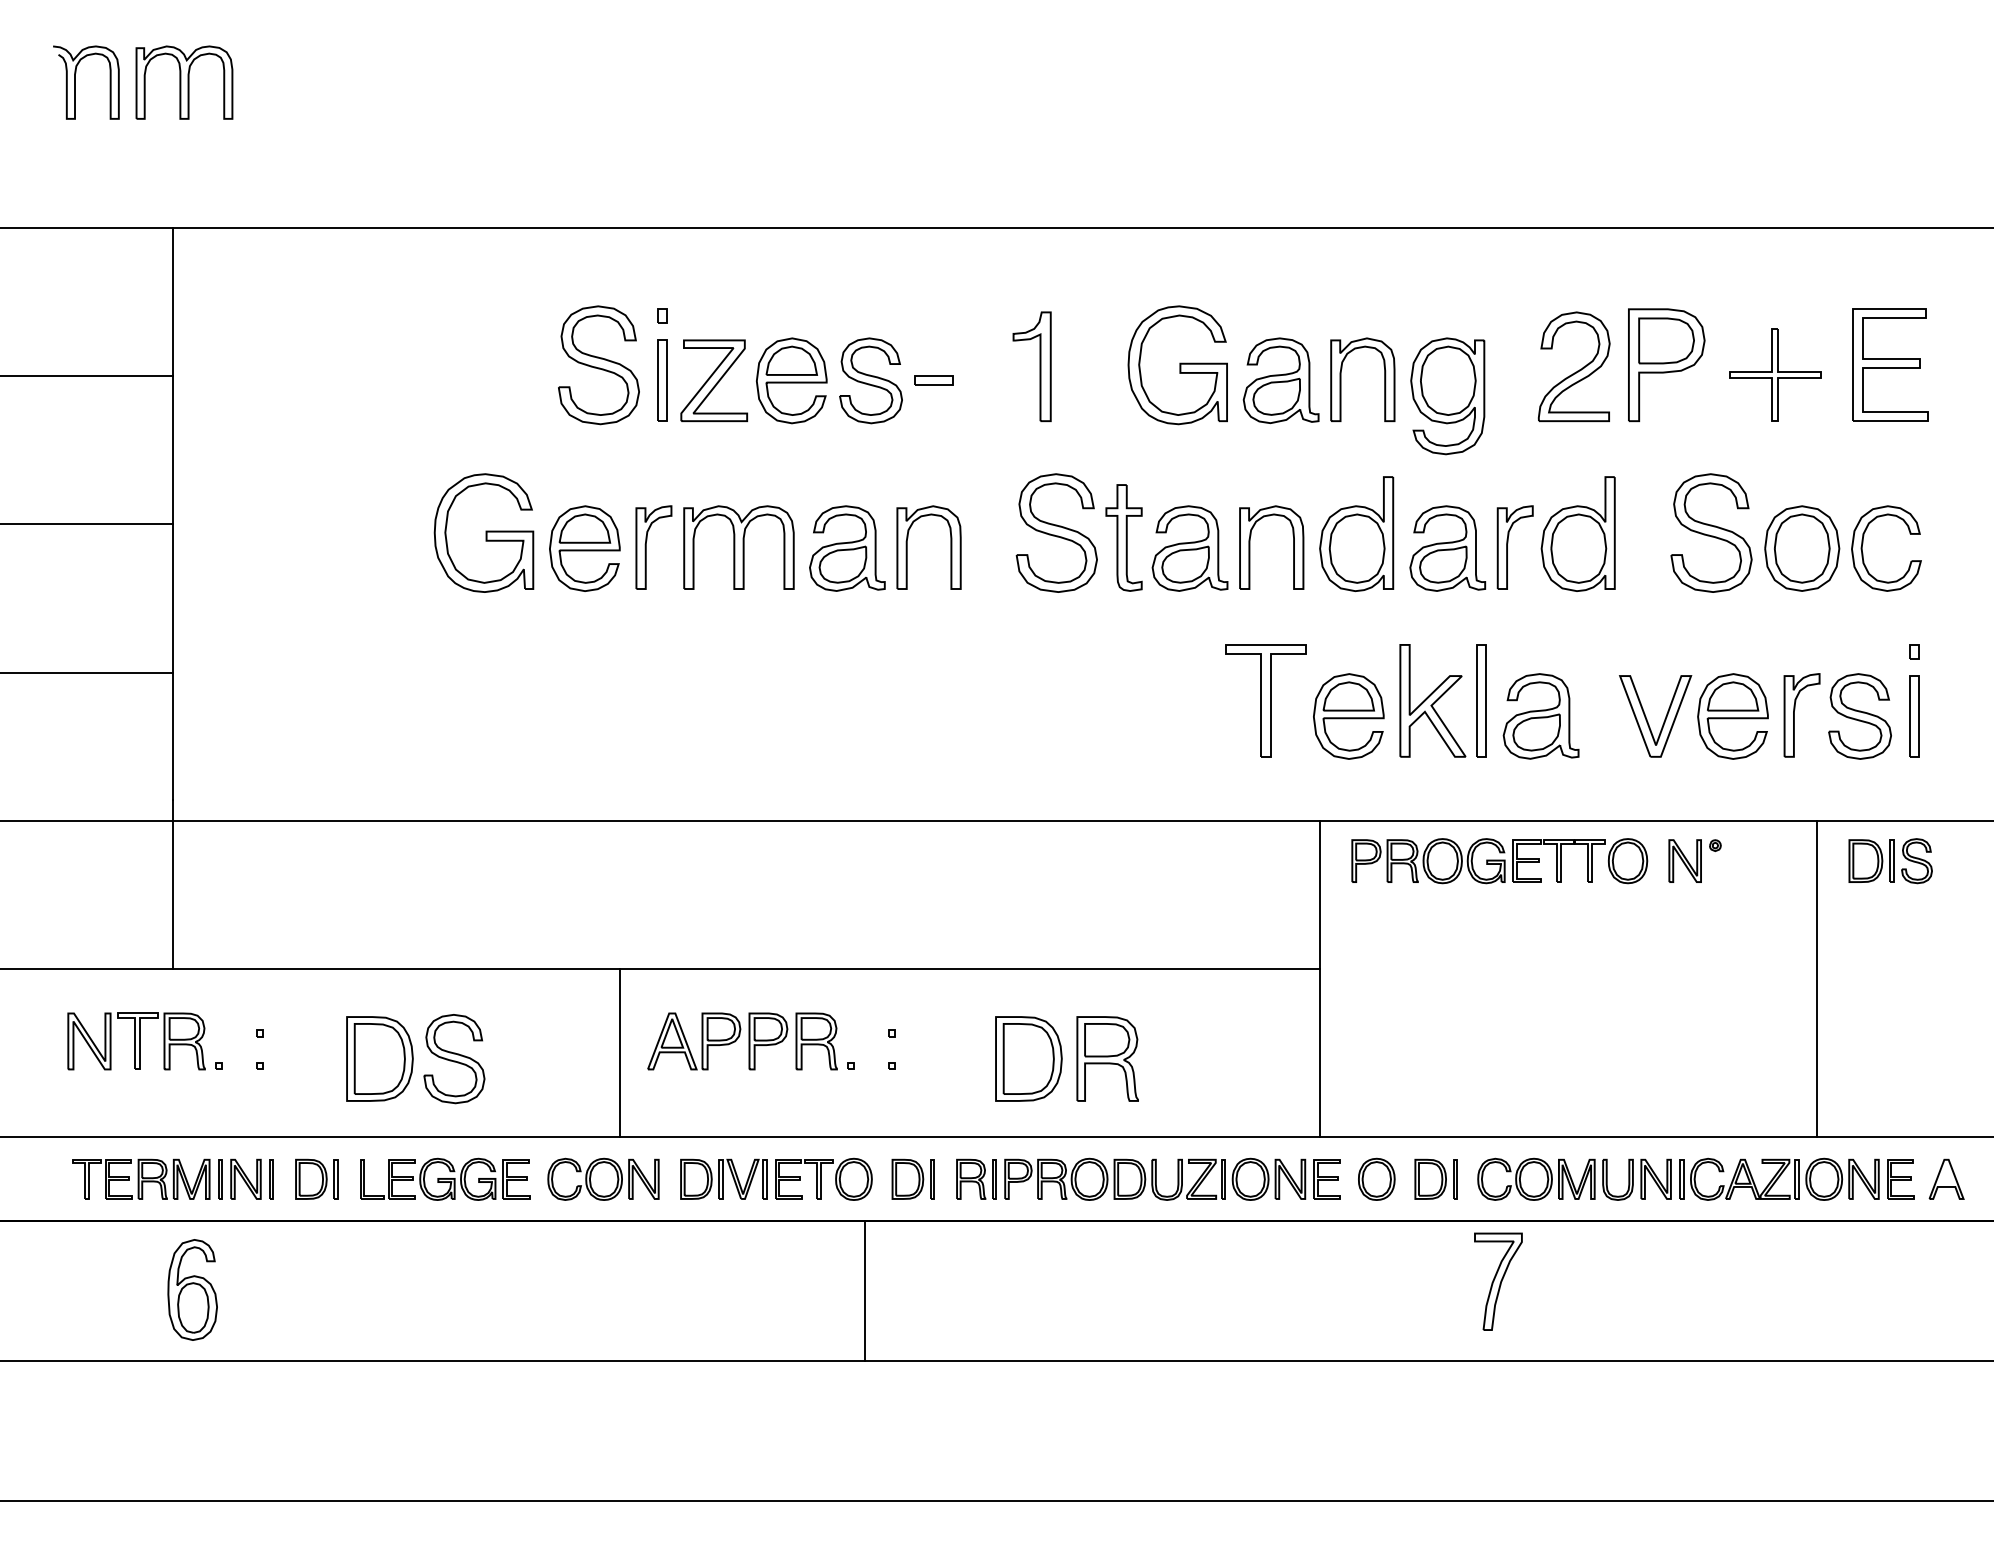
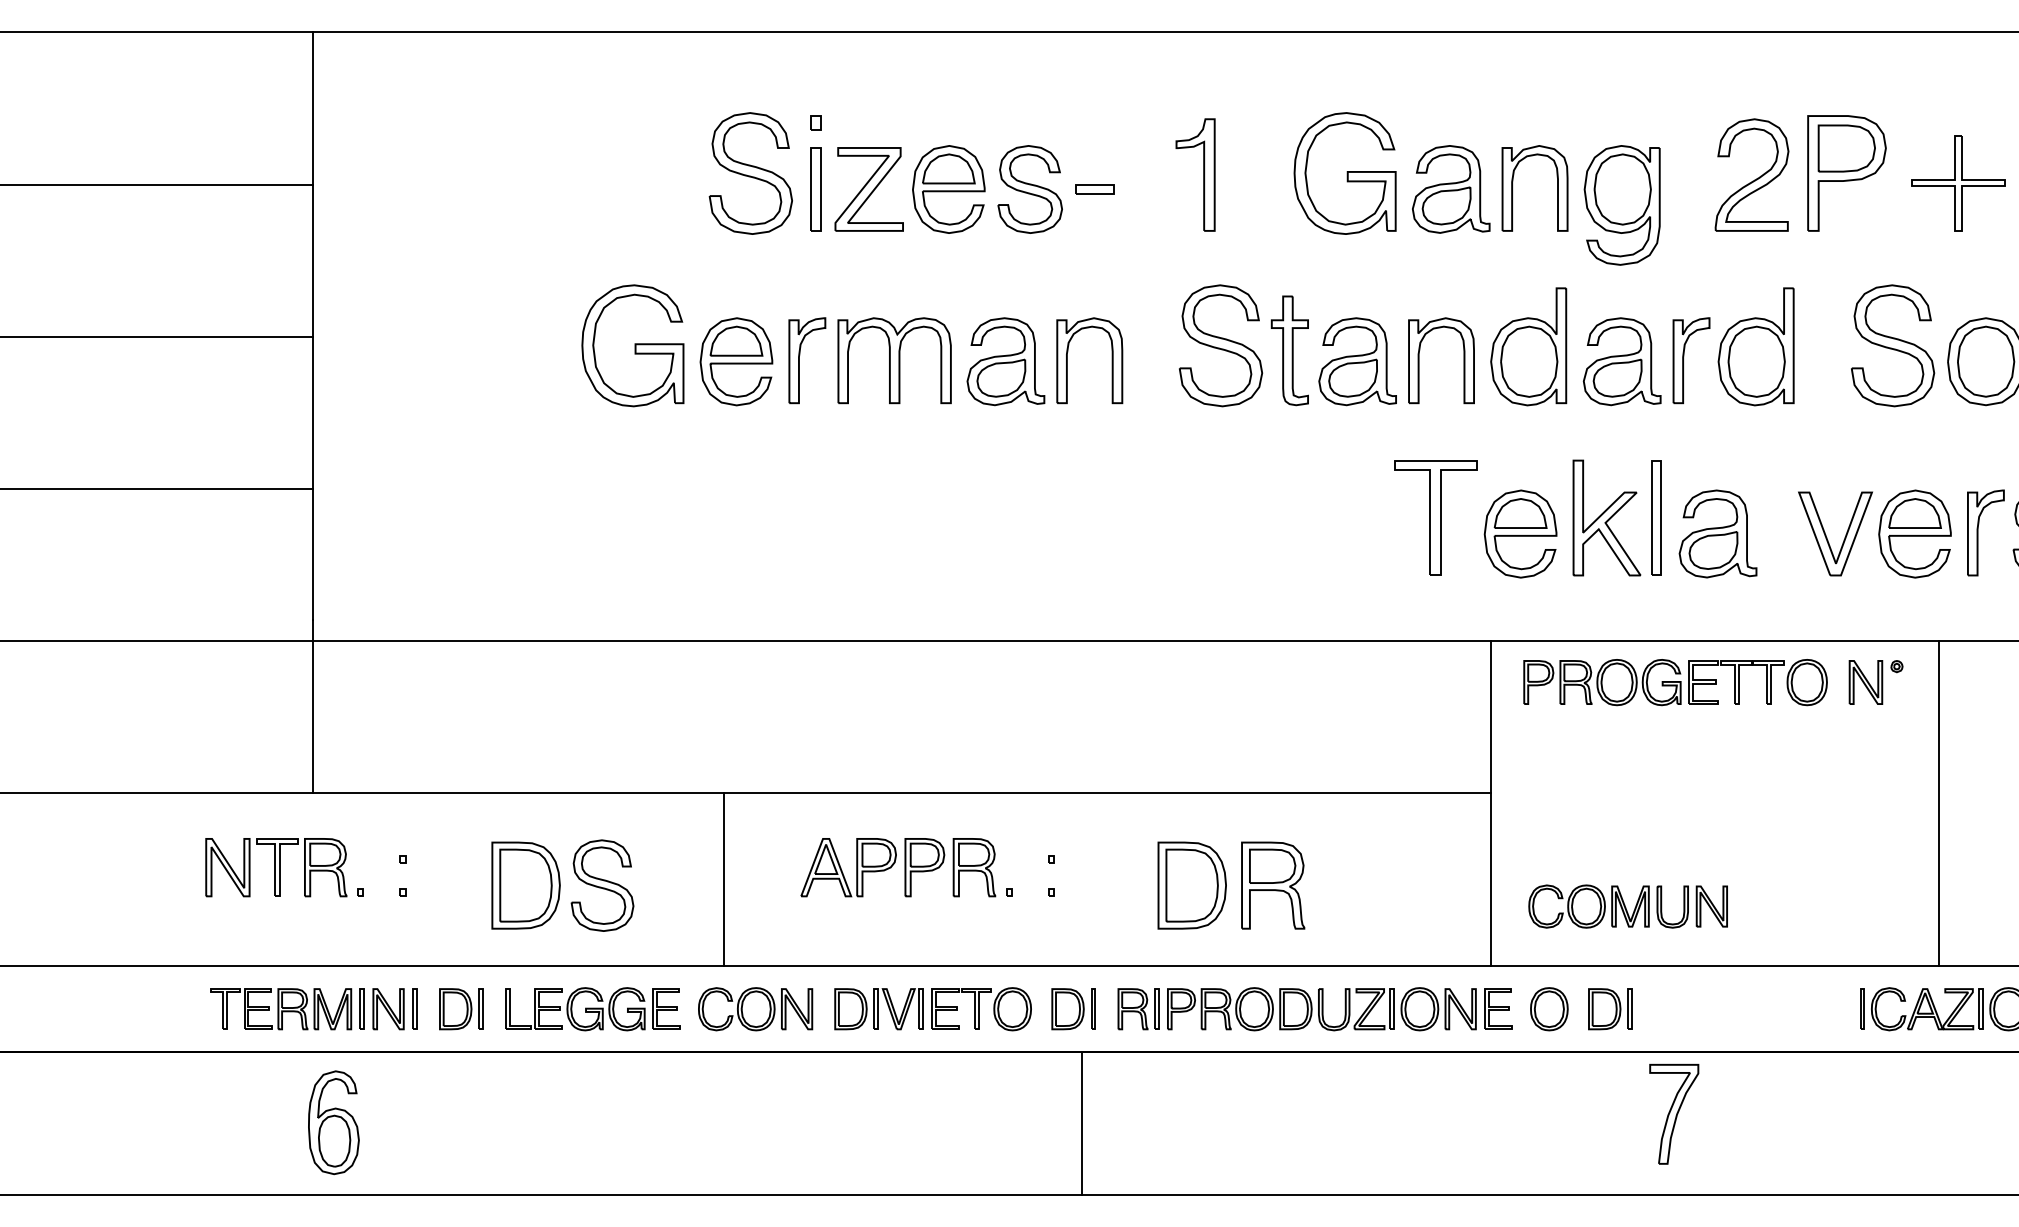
line: (1816, 978) -> (1939, 803), moved
line: (620, 1052) -> (723, 878), moved
part: (1574, 1178) -> (1628, 905), moved
line: (865, 1290) -> (1082, 1123), moved

